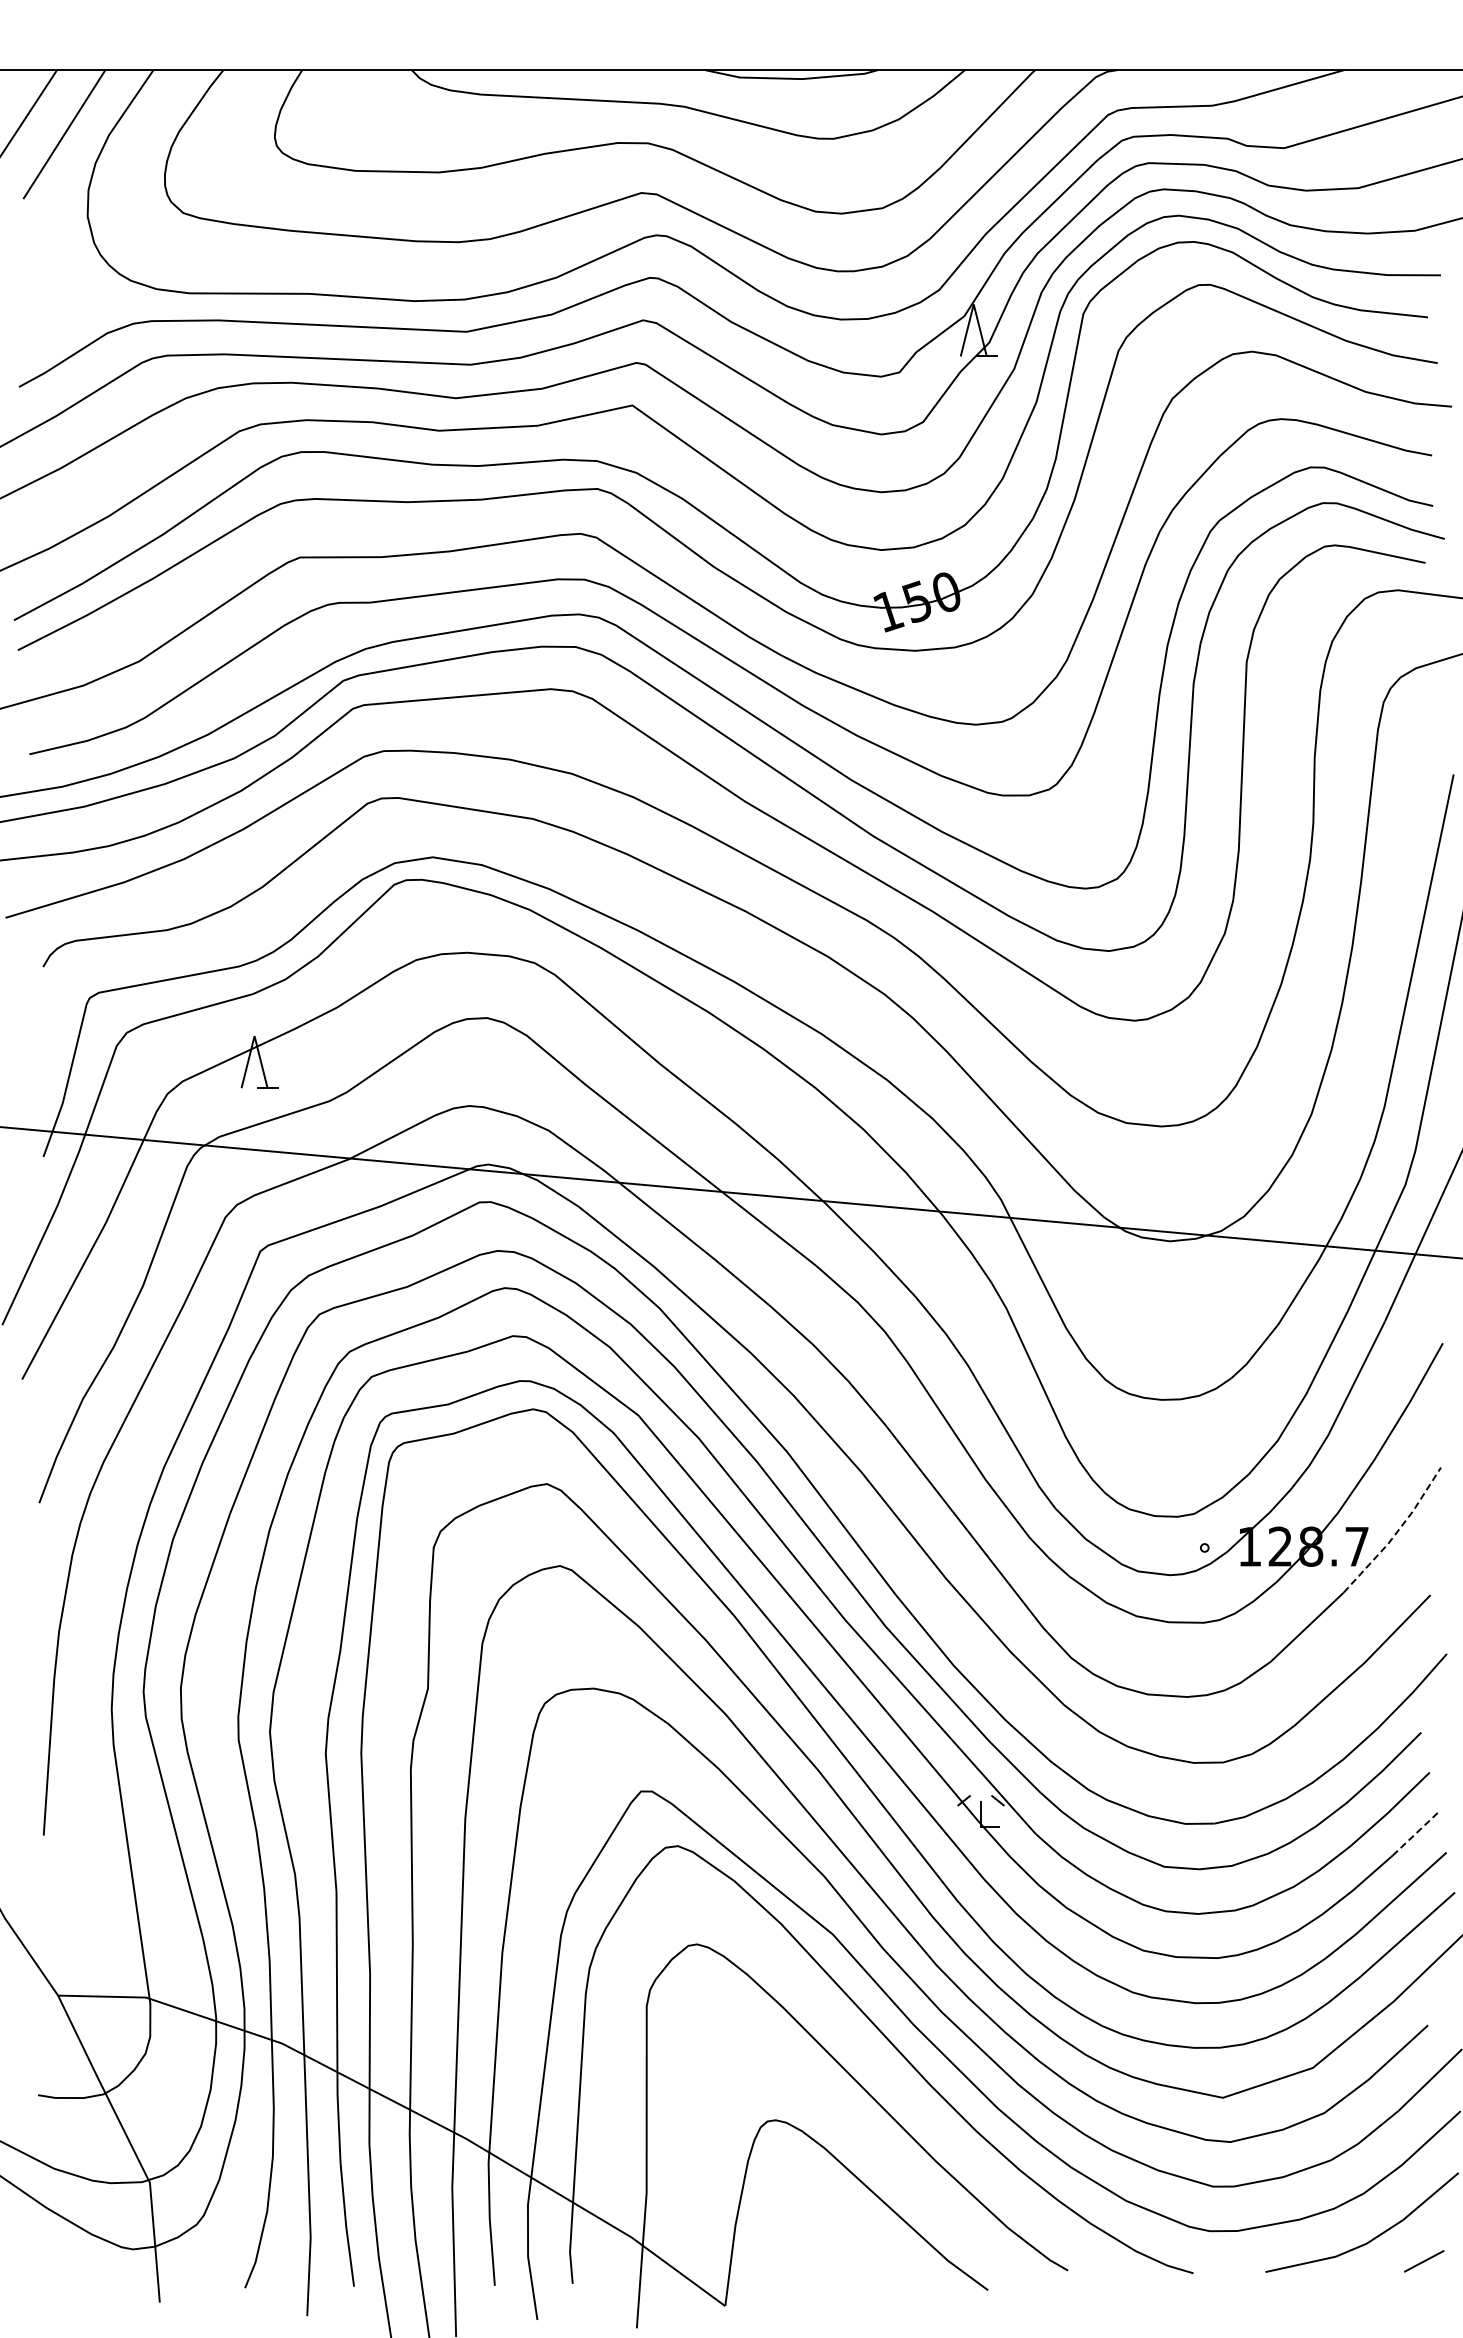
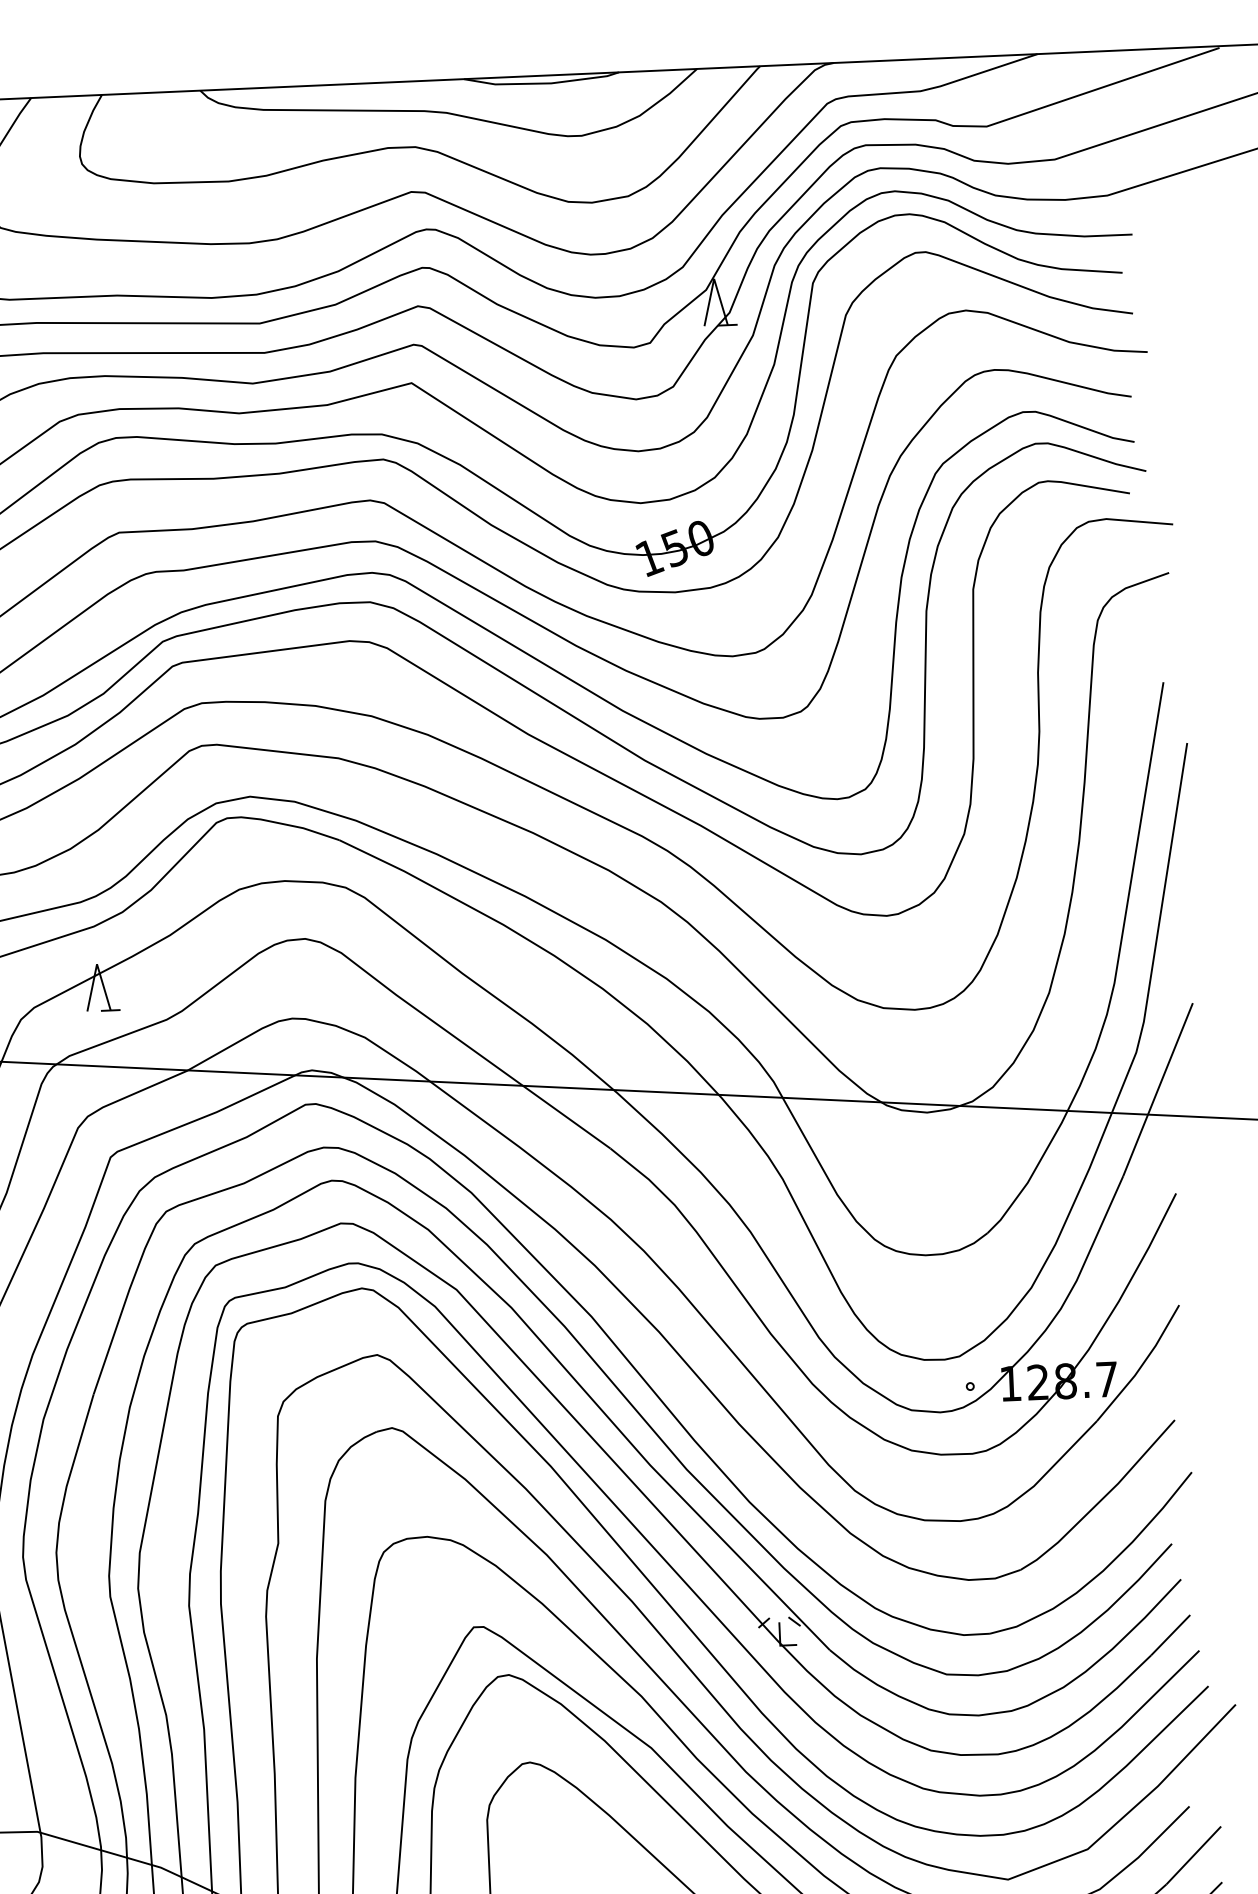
line: (1396, 1532) -> (1141, 1365), dashed -> solid
line: (1415, 1833) -> (1170, 1634), dashed -> solid

